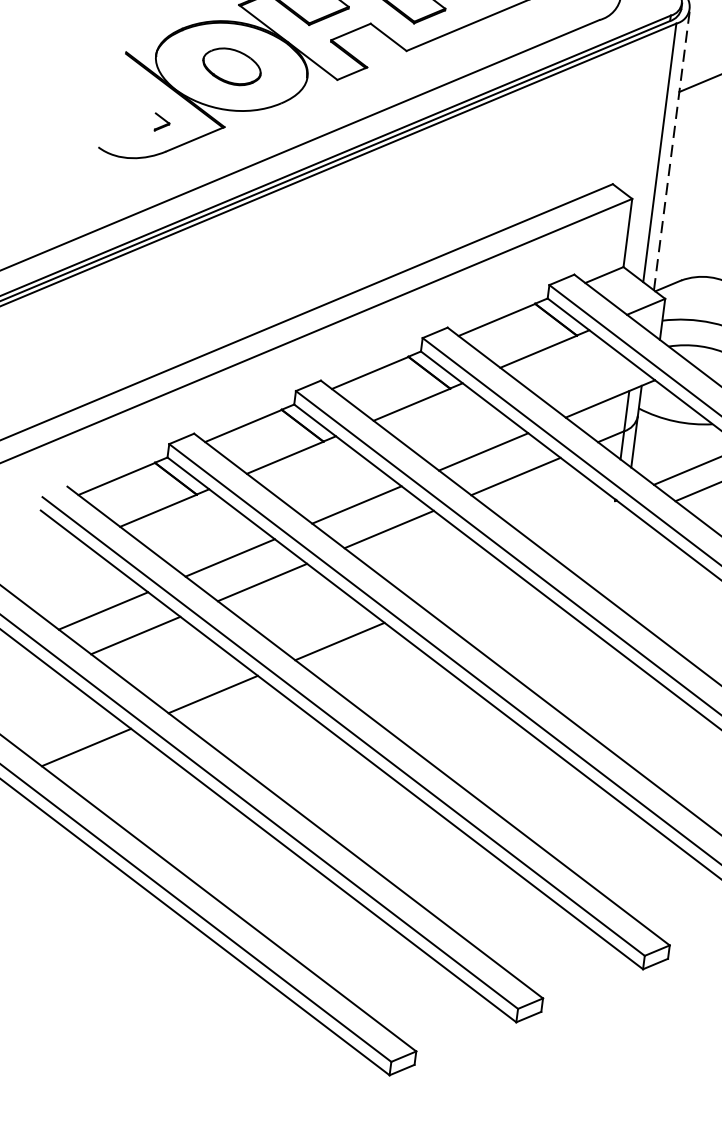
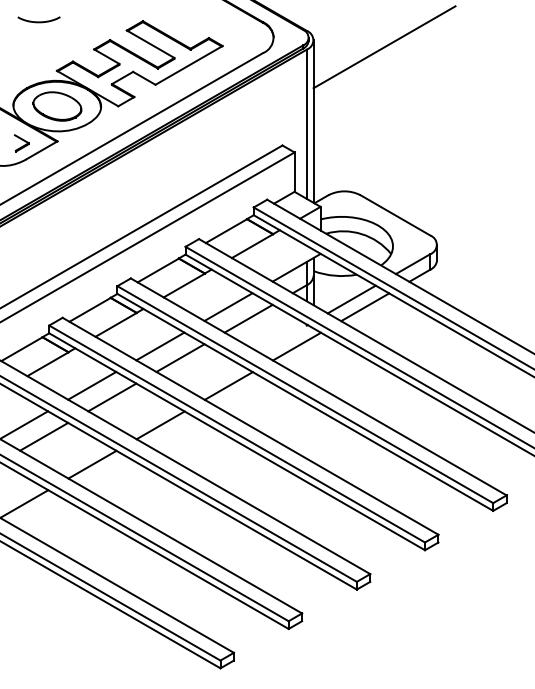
part: (232, 66) -> (57, 106), size x1.43
part: (161, 122) -> (21, 143), size x1.67
line: (671, 149) -> (313, 121), dashed -> solid
line: (594, 535) -> (297, 346), added
line: (466, 587) -> (228, 385), added

